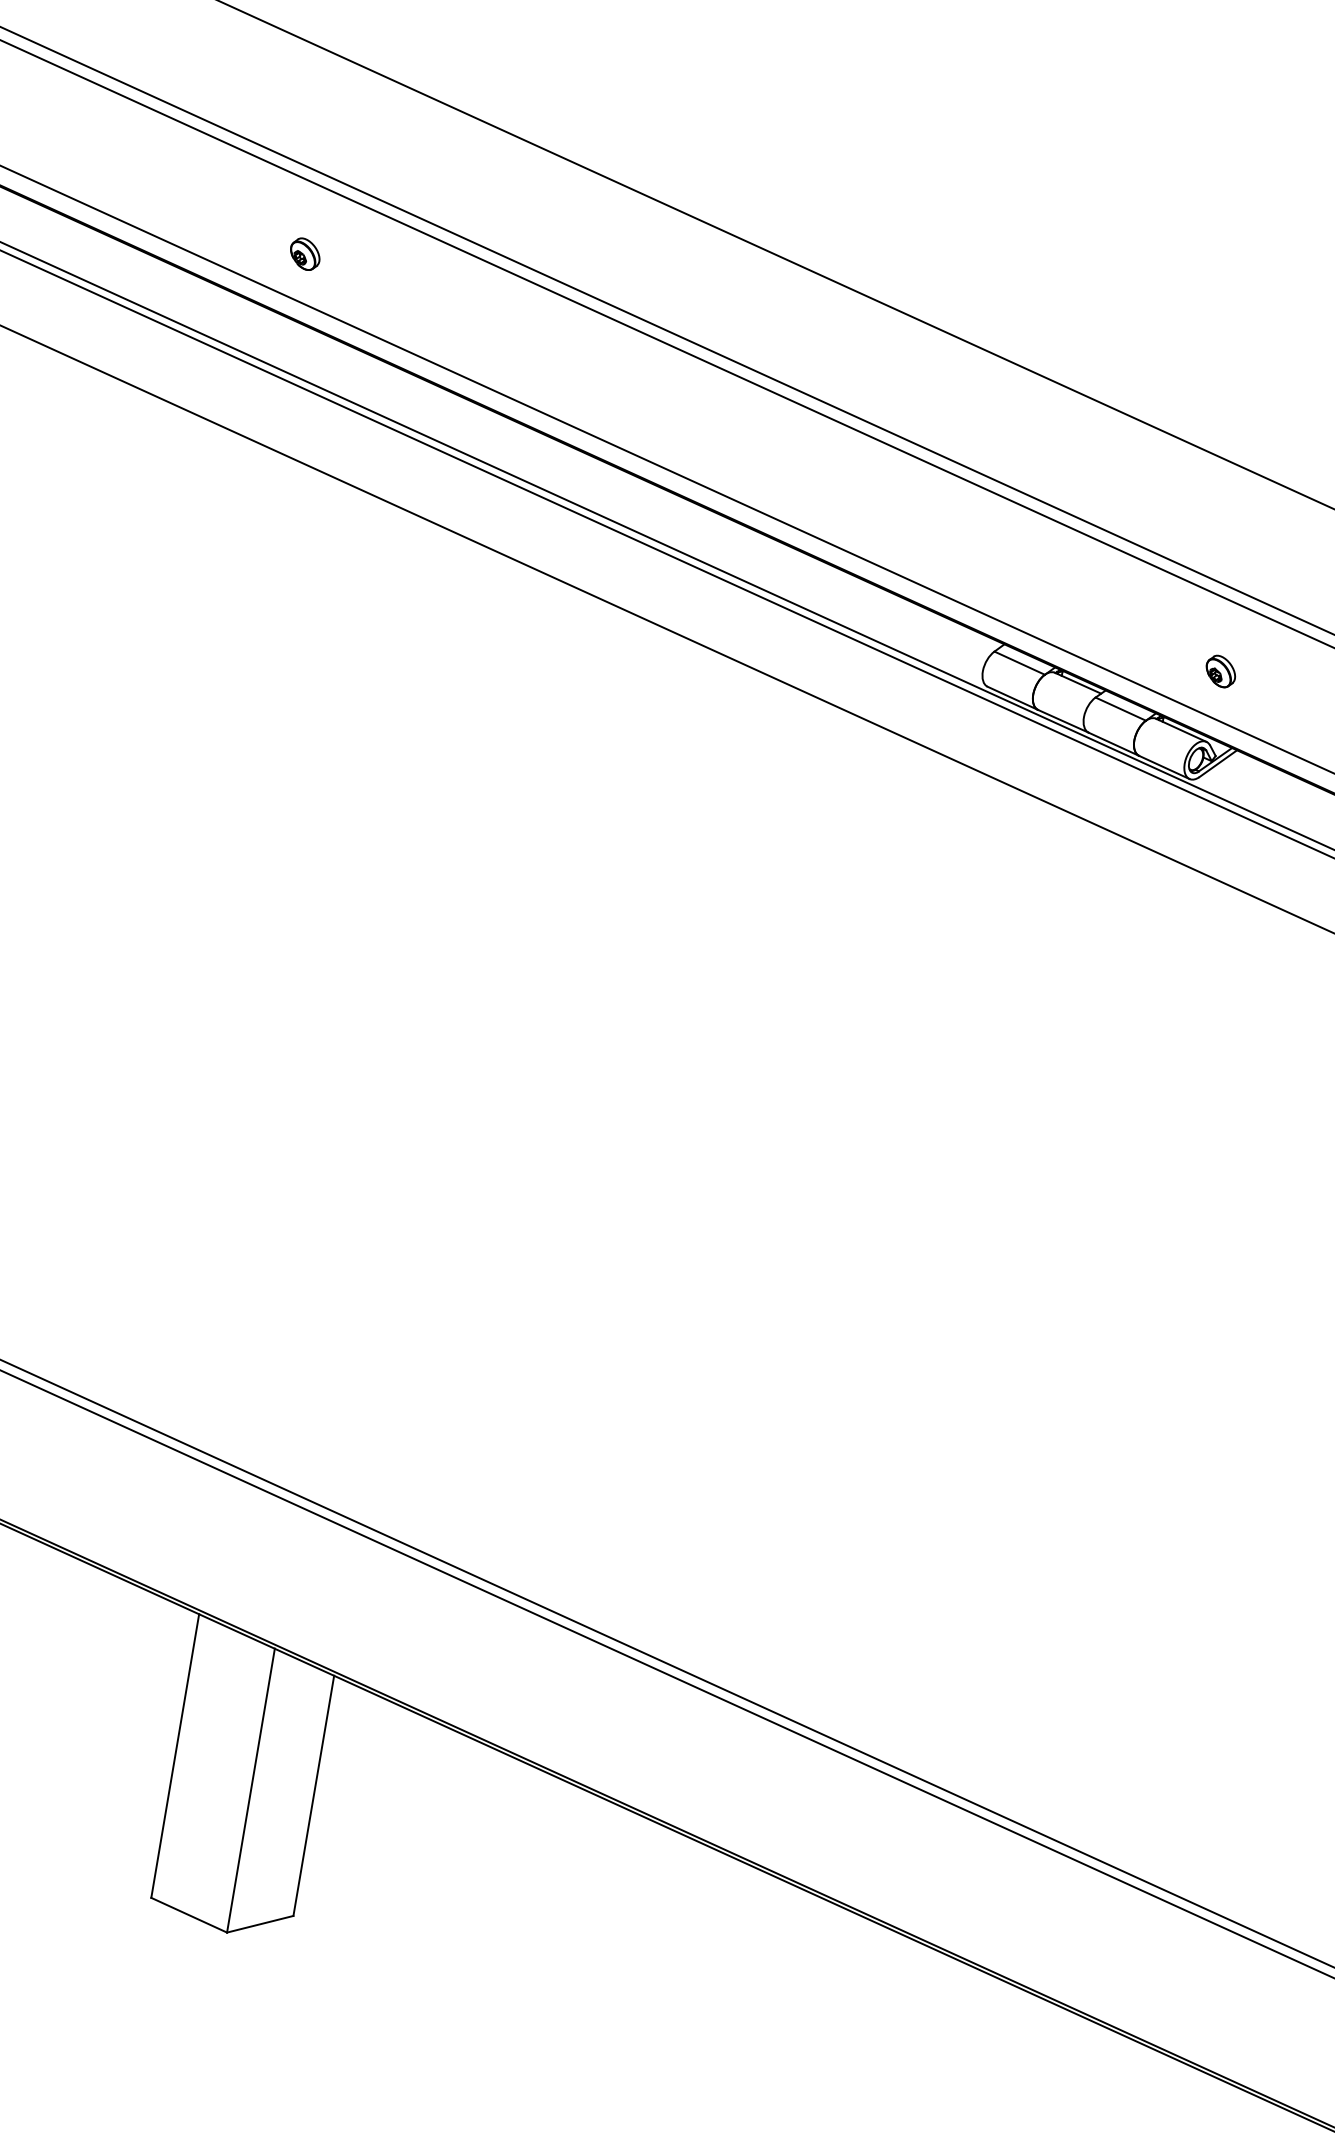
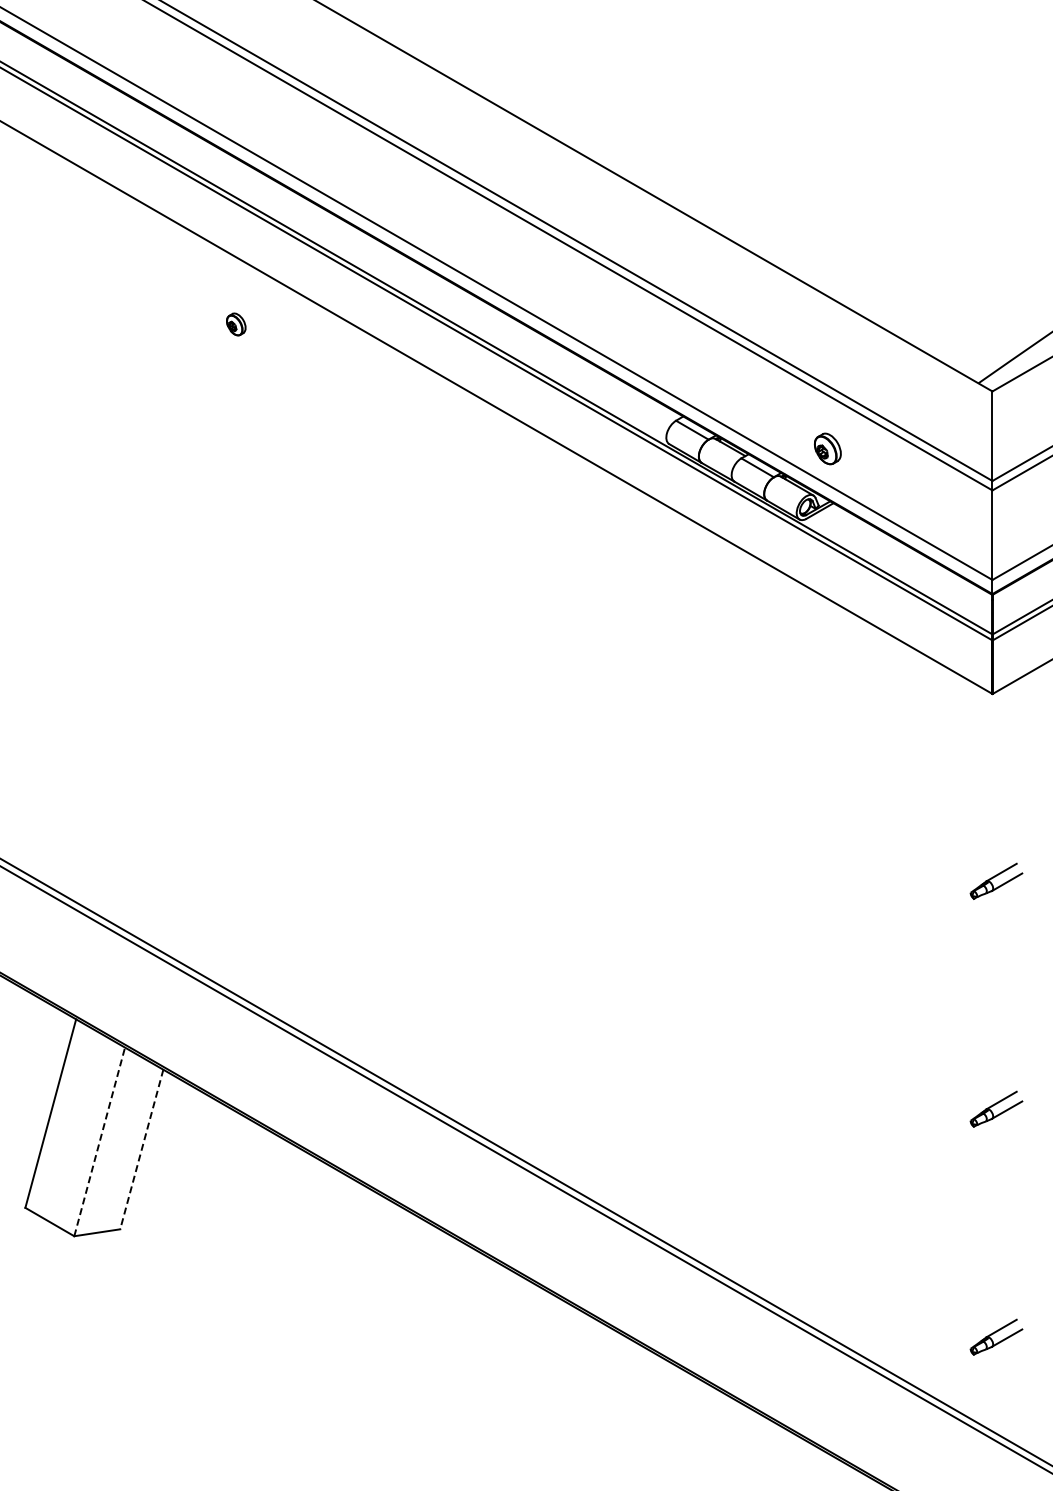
part: (305, 254) -> (236, 324), moved
part: (1220, 670) -> (827, 448), size x1.4
line: (250, 1790) -> (99, 1141), solid -> dashed
line: (313, 1795) -> (141, 1149), solid -> dashed

